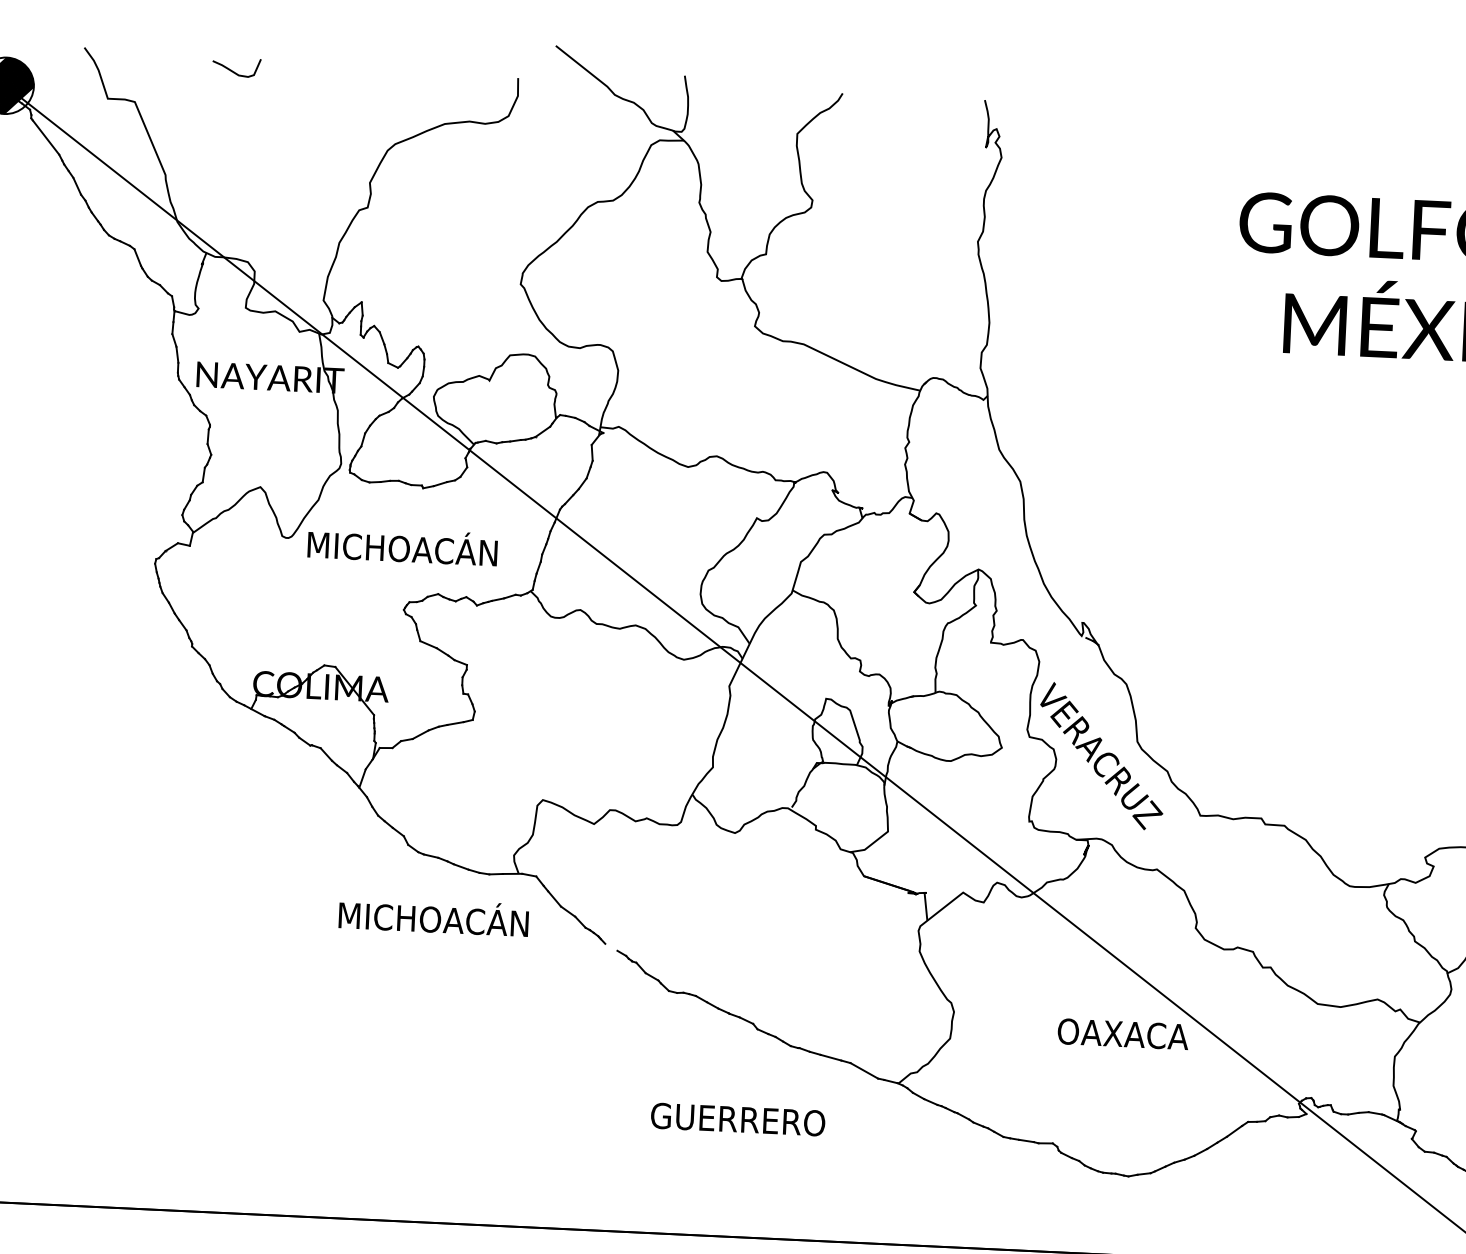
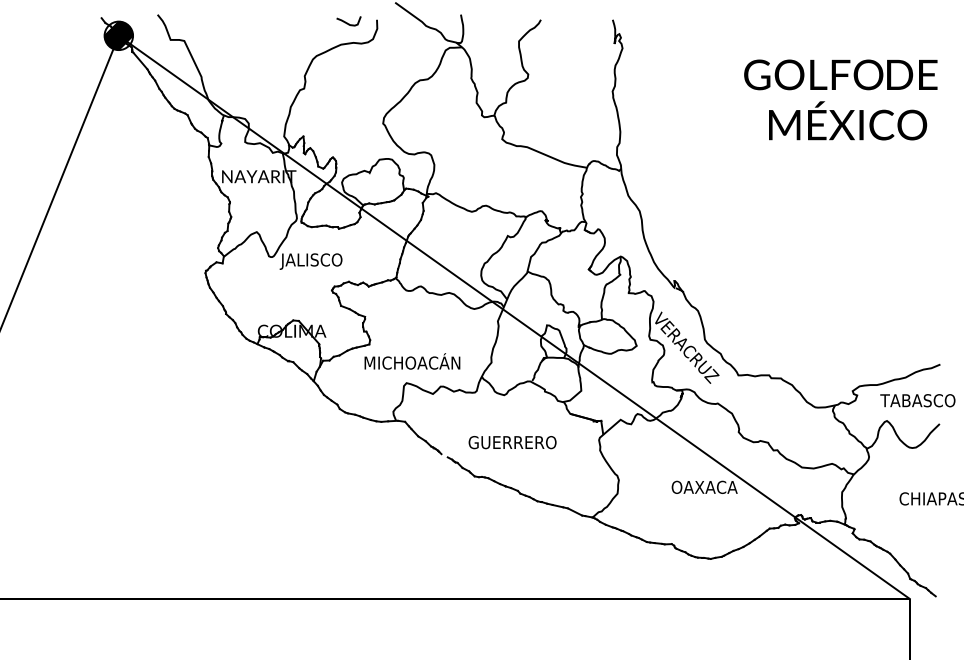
curve: (233, 70) -> (347, 22), moved
text: (399, 548) -> (328, 259), MICHOACÁN -> JALISCO
text: (434, 916) -> (412, 361), moved
text: (737, 1119) -> (512, 442), moved

